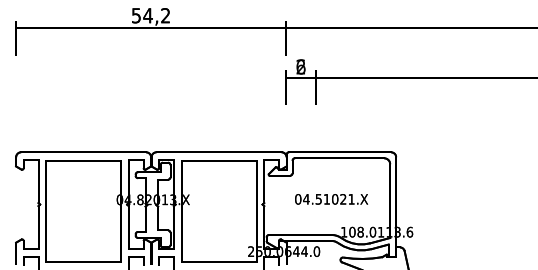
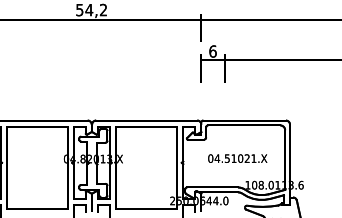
text: (300, 66) -> (212, 51), 2 -> 6

